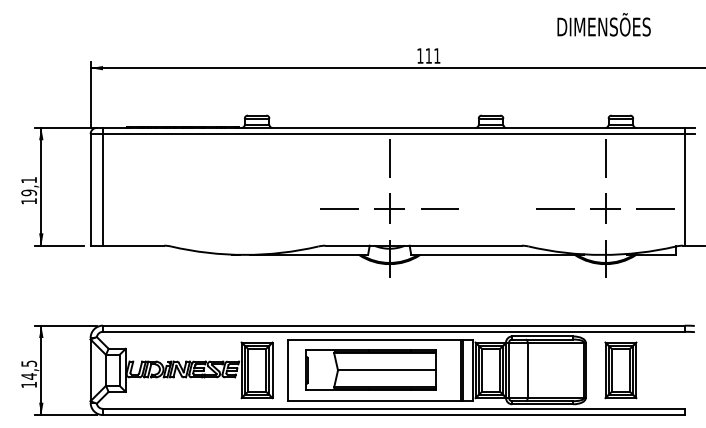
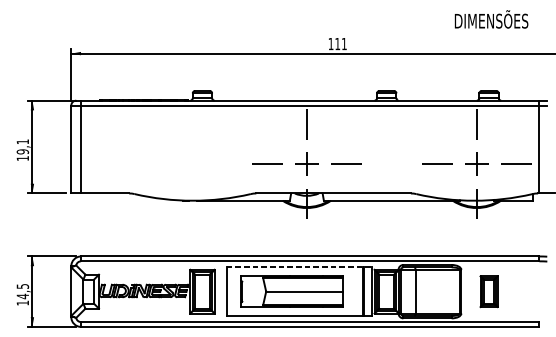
text: (603, 24) -> (491, 19), moved
line: (380, 339) -> (299, 267), solid -> dashed
part: (620, 370) -> (488, 291), size x0.7

